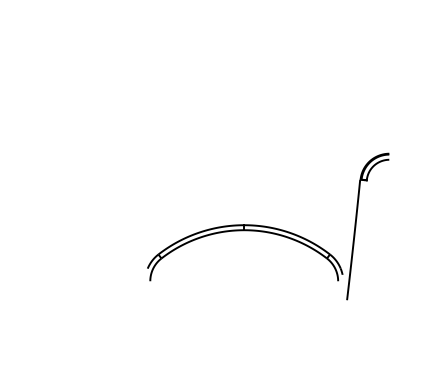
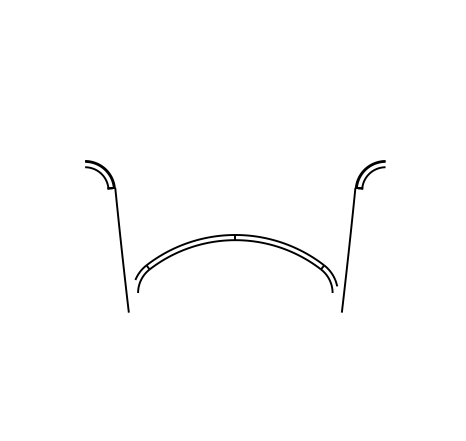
part: (132, 226) -> (119, 236), added

